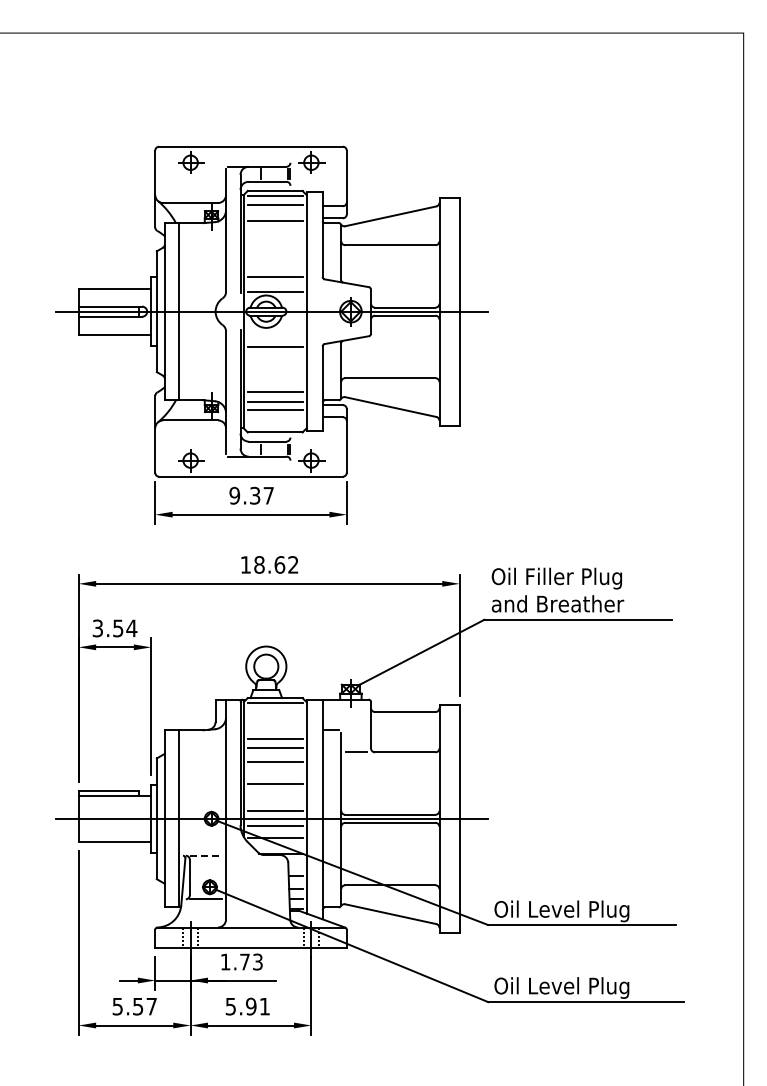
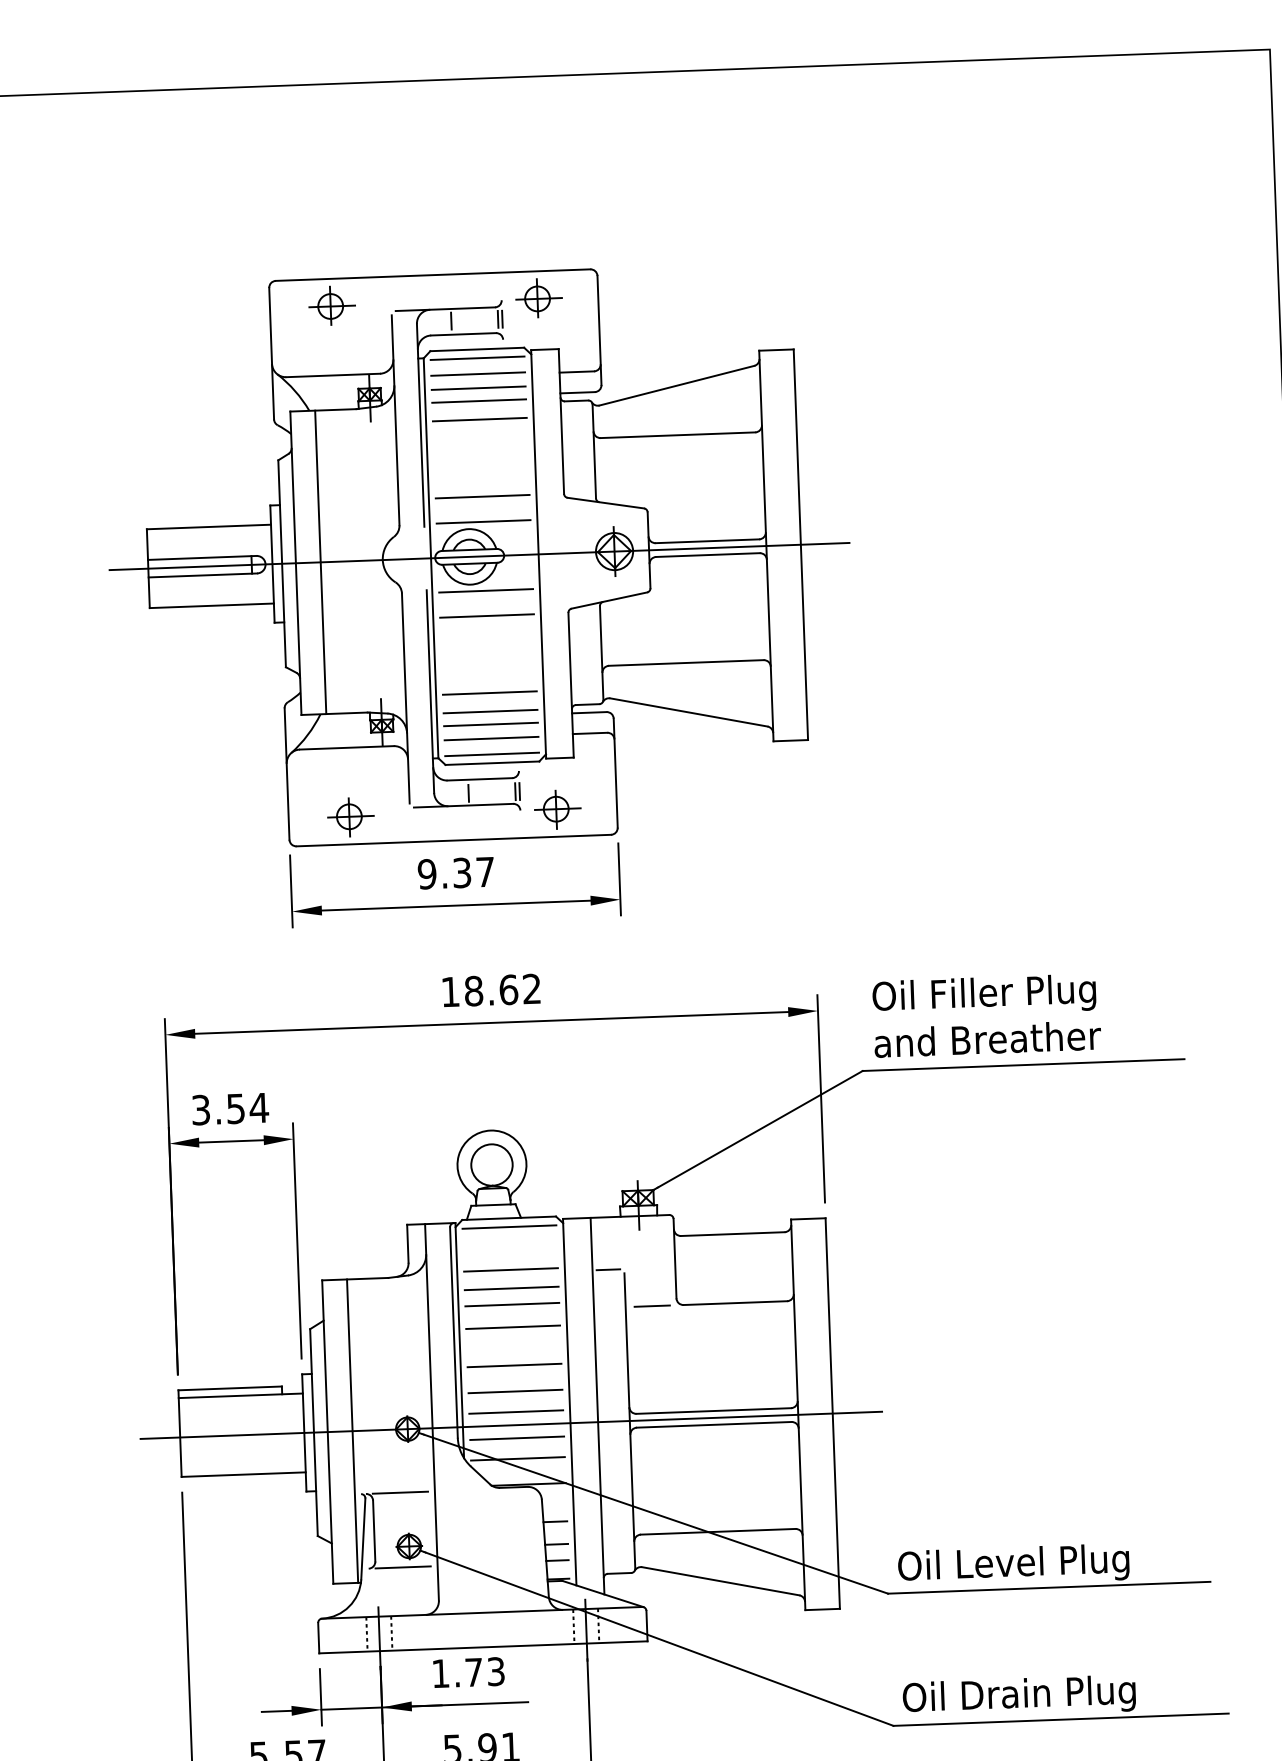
line: (274, 213) -> (477, 388), added
line: (274, 231) -> (478, 418), added
line: (274, 331) -> (484, 590), added
line: (274, 418) -> (490, 739), added
line: (274, 427) -> (490, 754), added
line: (274, 728) -> (509, 1270), added
line: (274, 799) -> (514, 1392), added
line: (206, 855) -> (401, 1492), dashed -> solid
text: (580, 987) -> (1050, 1694), Oil Level Plug -> Oil Drain Plug

